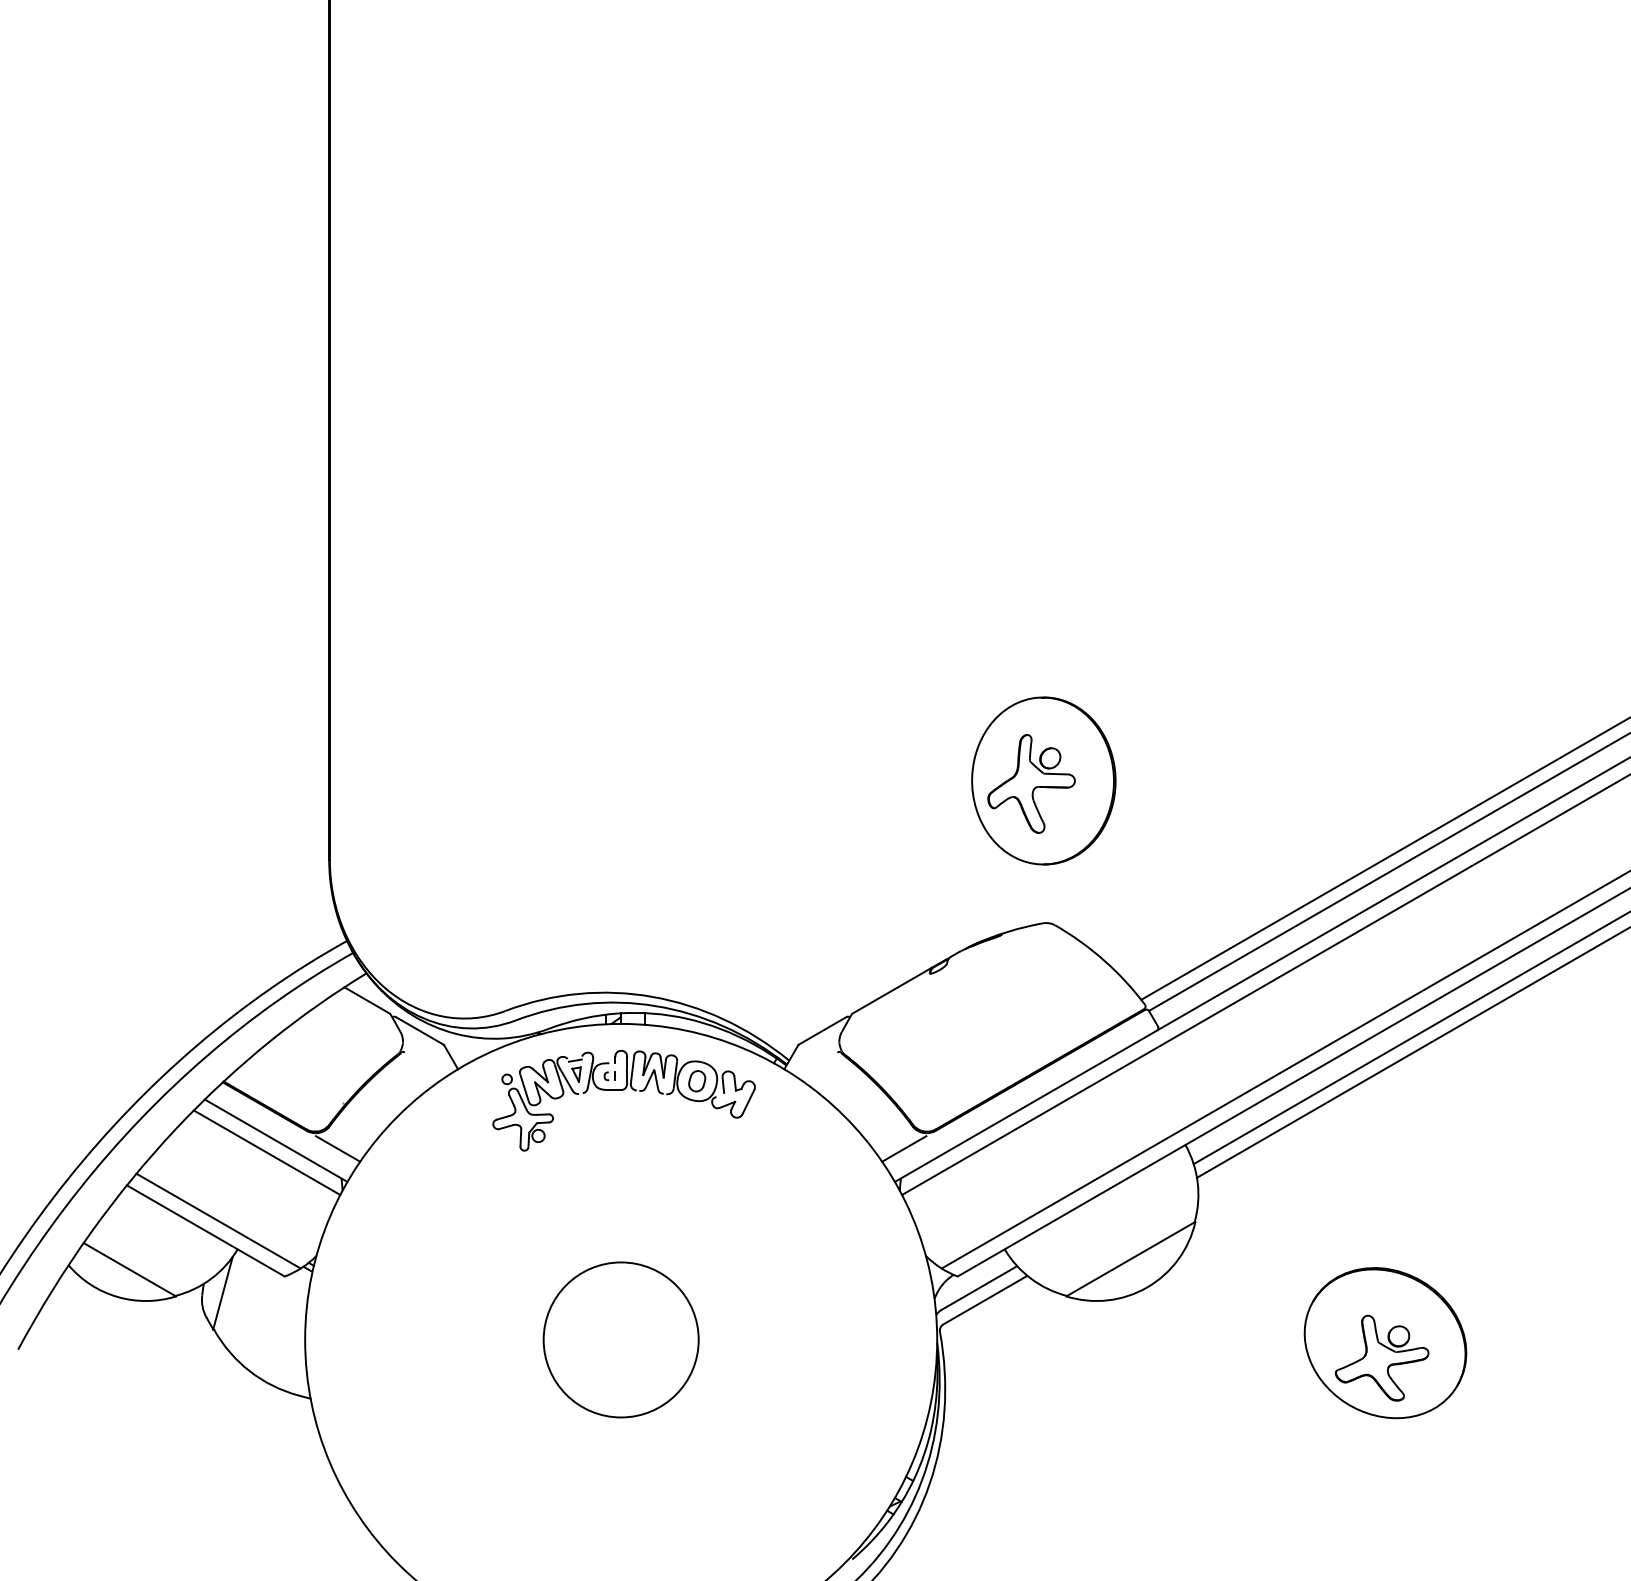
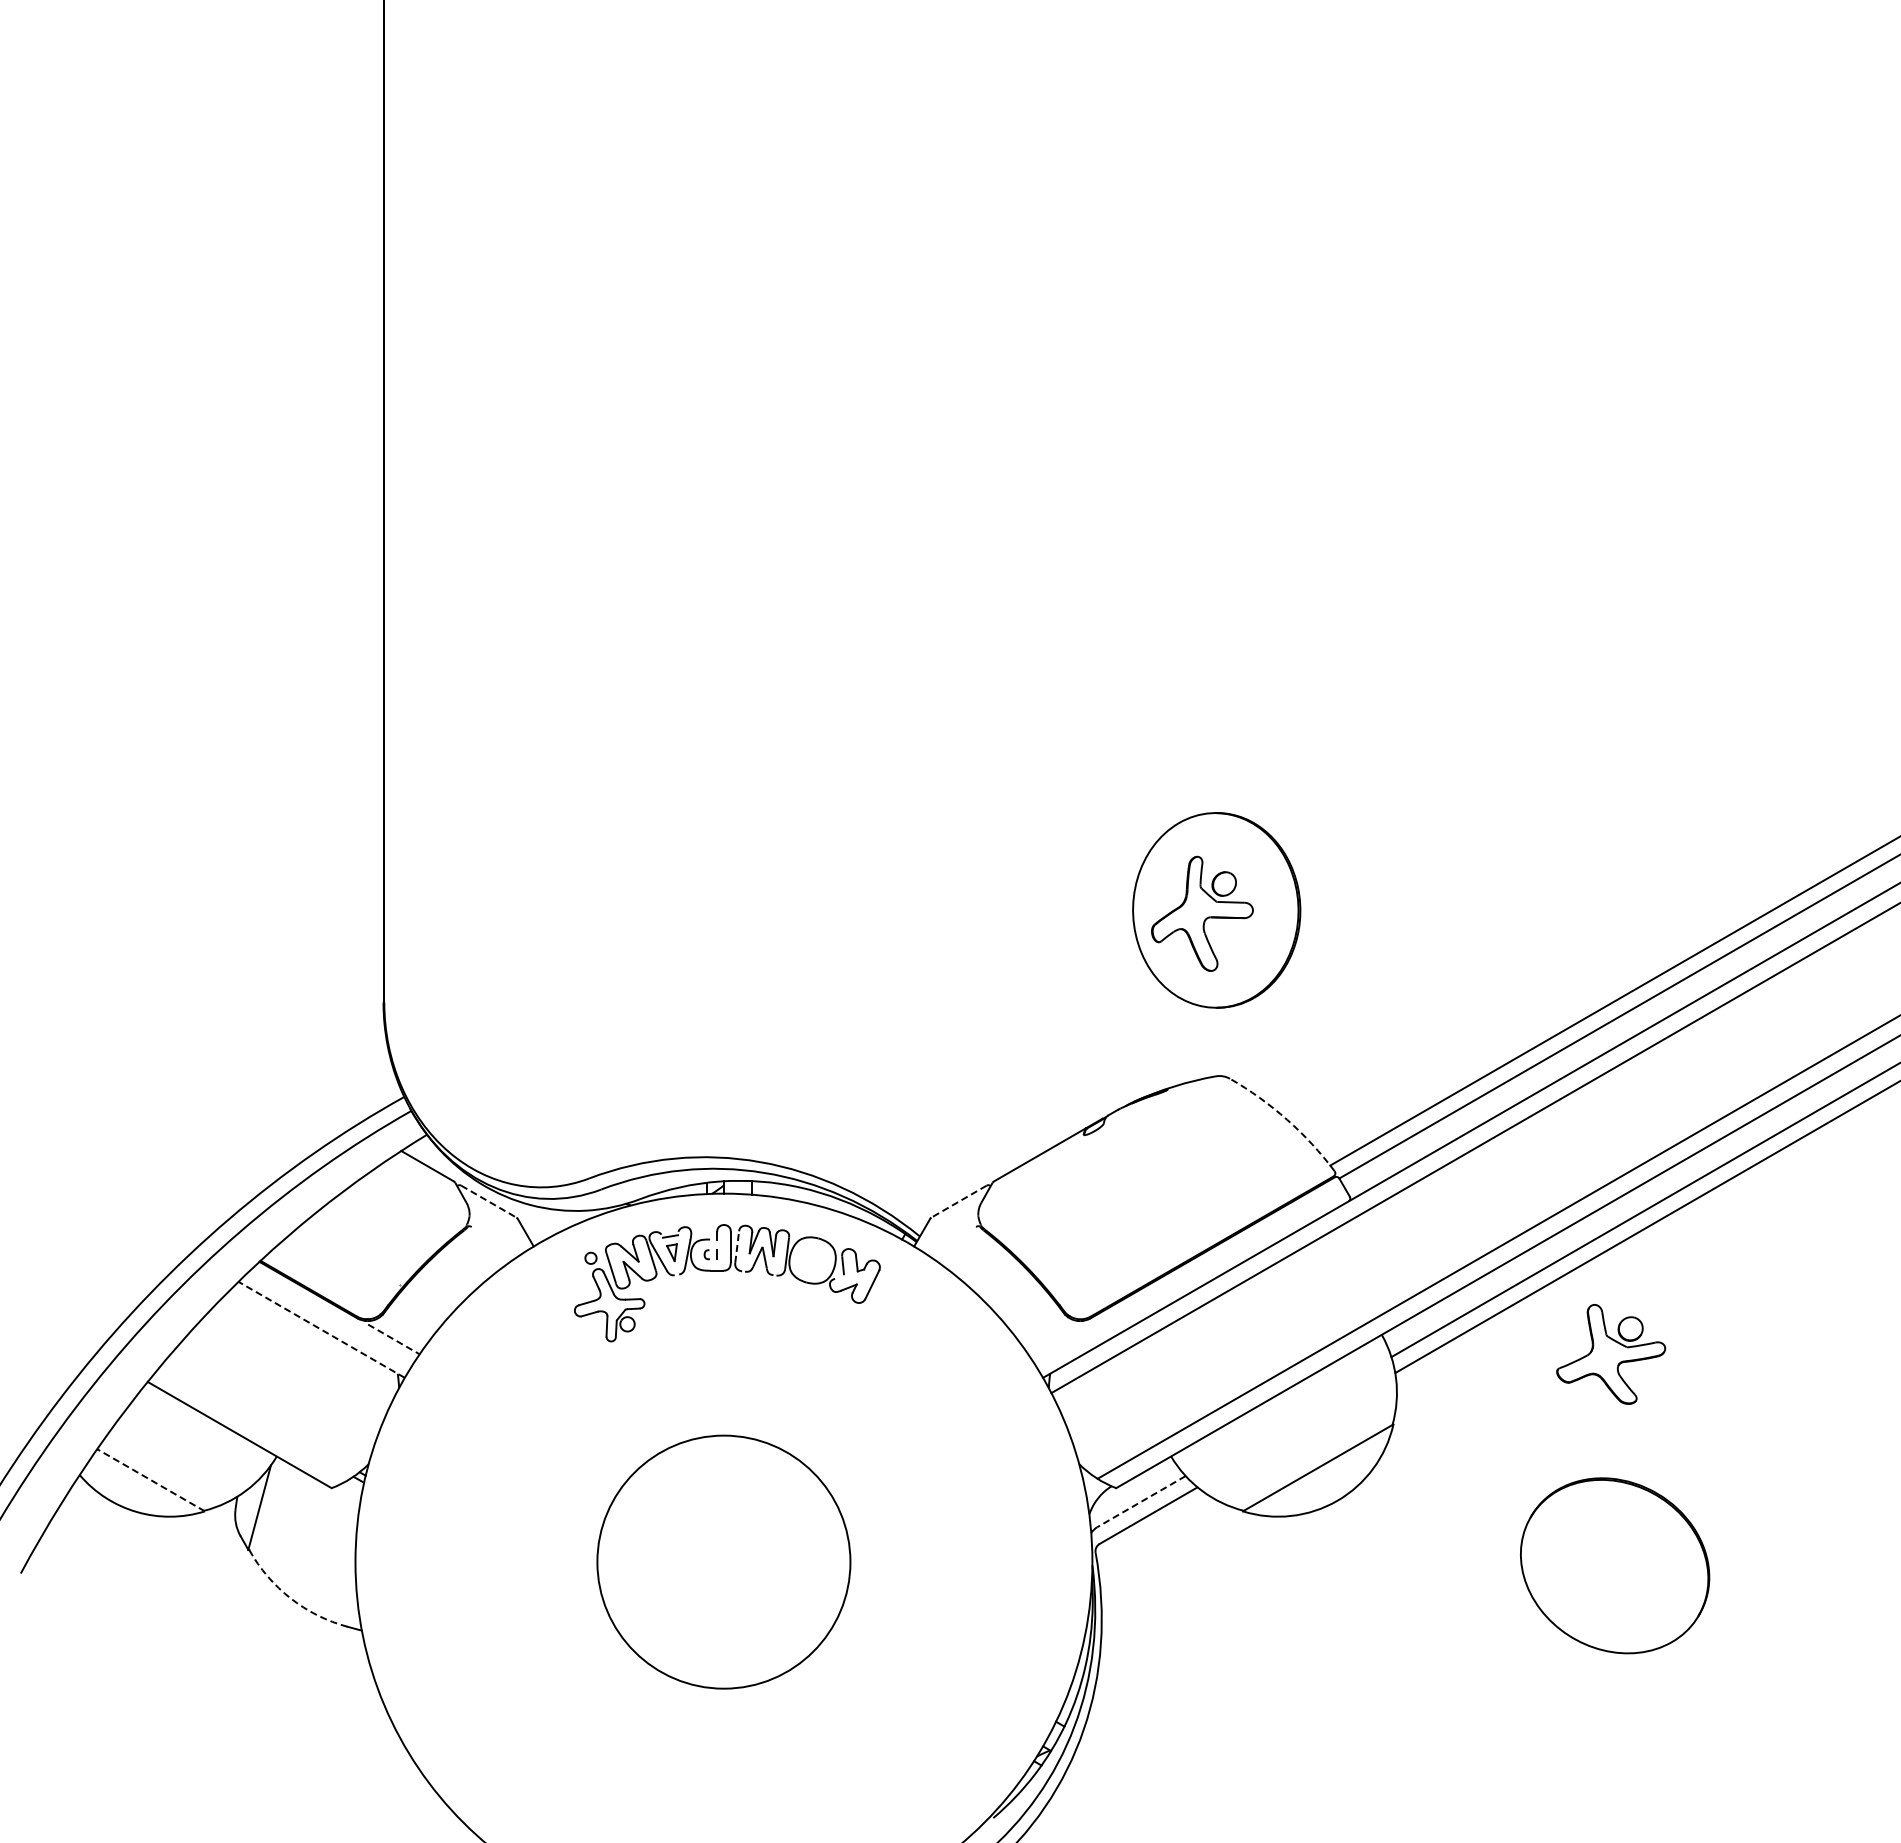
arc: (1104, 960) -> (1287, 1119), solid -> dashed
line: (419, 1030) -> (488, 1201), solid -> dashed
line: (823, 1030) -> (959, 1201), solid -> dashed
line: (632, 1070) -> (737, 1247), solid -> dashed
part: (697, 1081) -> (812, 1260), removed
line: (276, 1140) -> (321, 1329), solid -> dashed
line: (337, 1149) -> (393, 1339), solid -> dashed
line: (903, 1149) -> (1053, 1339), removed
line: (266, 1152) -> (310, 1343), removed
line: (218, 1221) -> (254, 1423), removed
line: (129, 1269) -> (150, 1480), solid -> dashed
line: (979, 1287) -> (1141, 1501), solid -> dashed
circle: (620, 1339) -> (723, 1561), size x1.4
part: (1382, 1358) -> (1611, 1354), moved
arc: (249, 1371) -> (290, 1598), solid -> dashed

